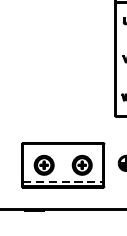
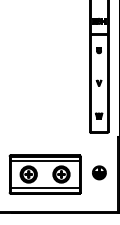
line: (62, 149) -> (44, 160), added
line: (63, 181) -> (45, 188), dashed -> solid

